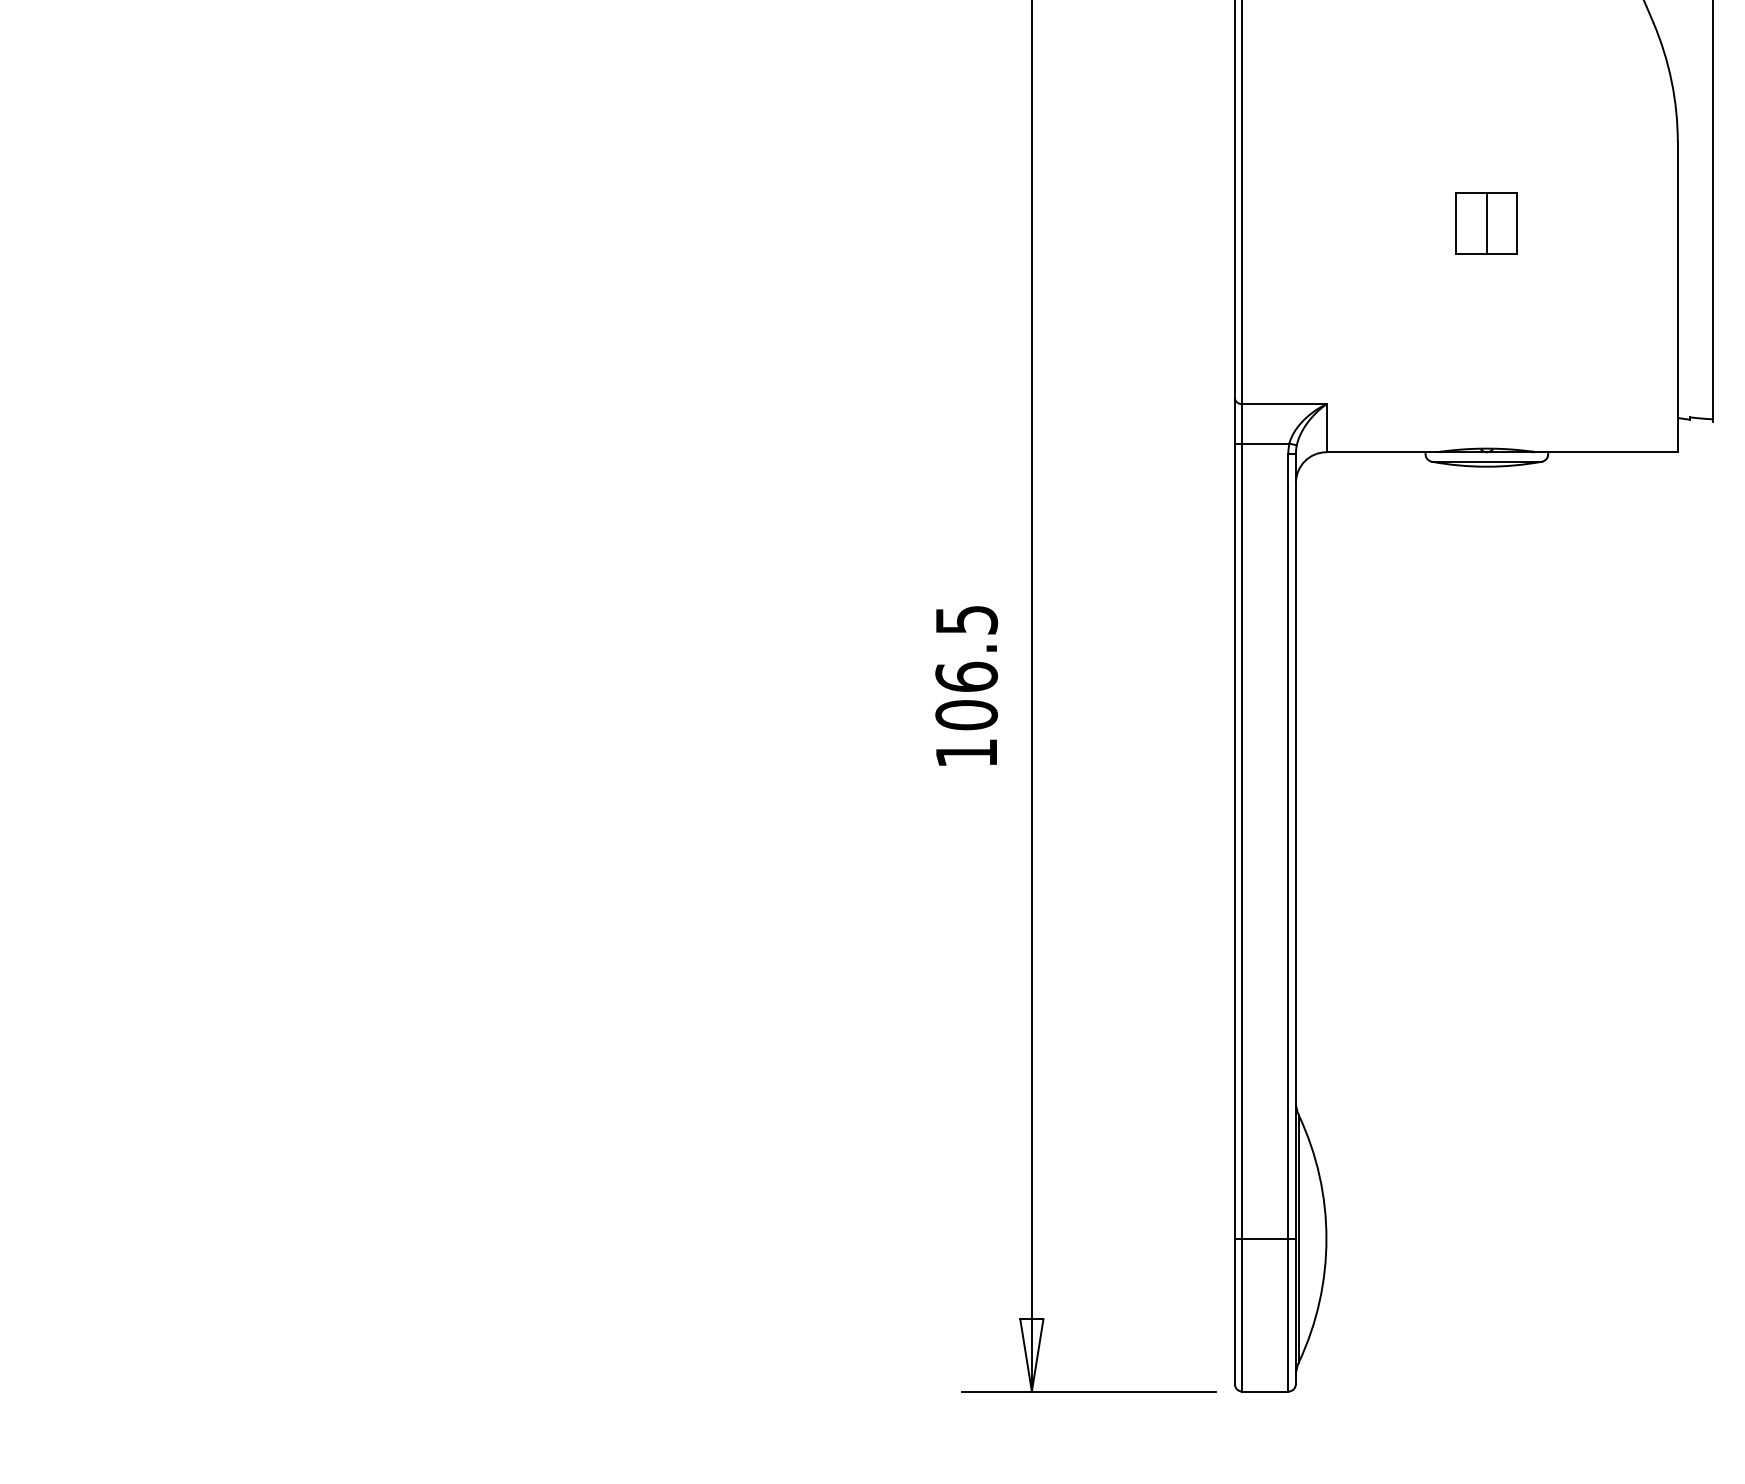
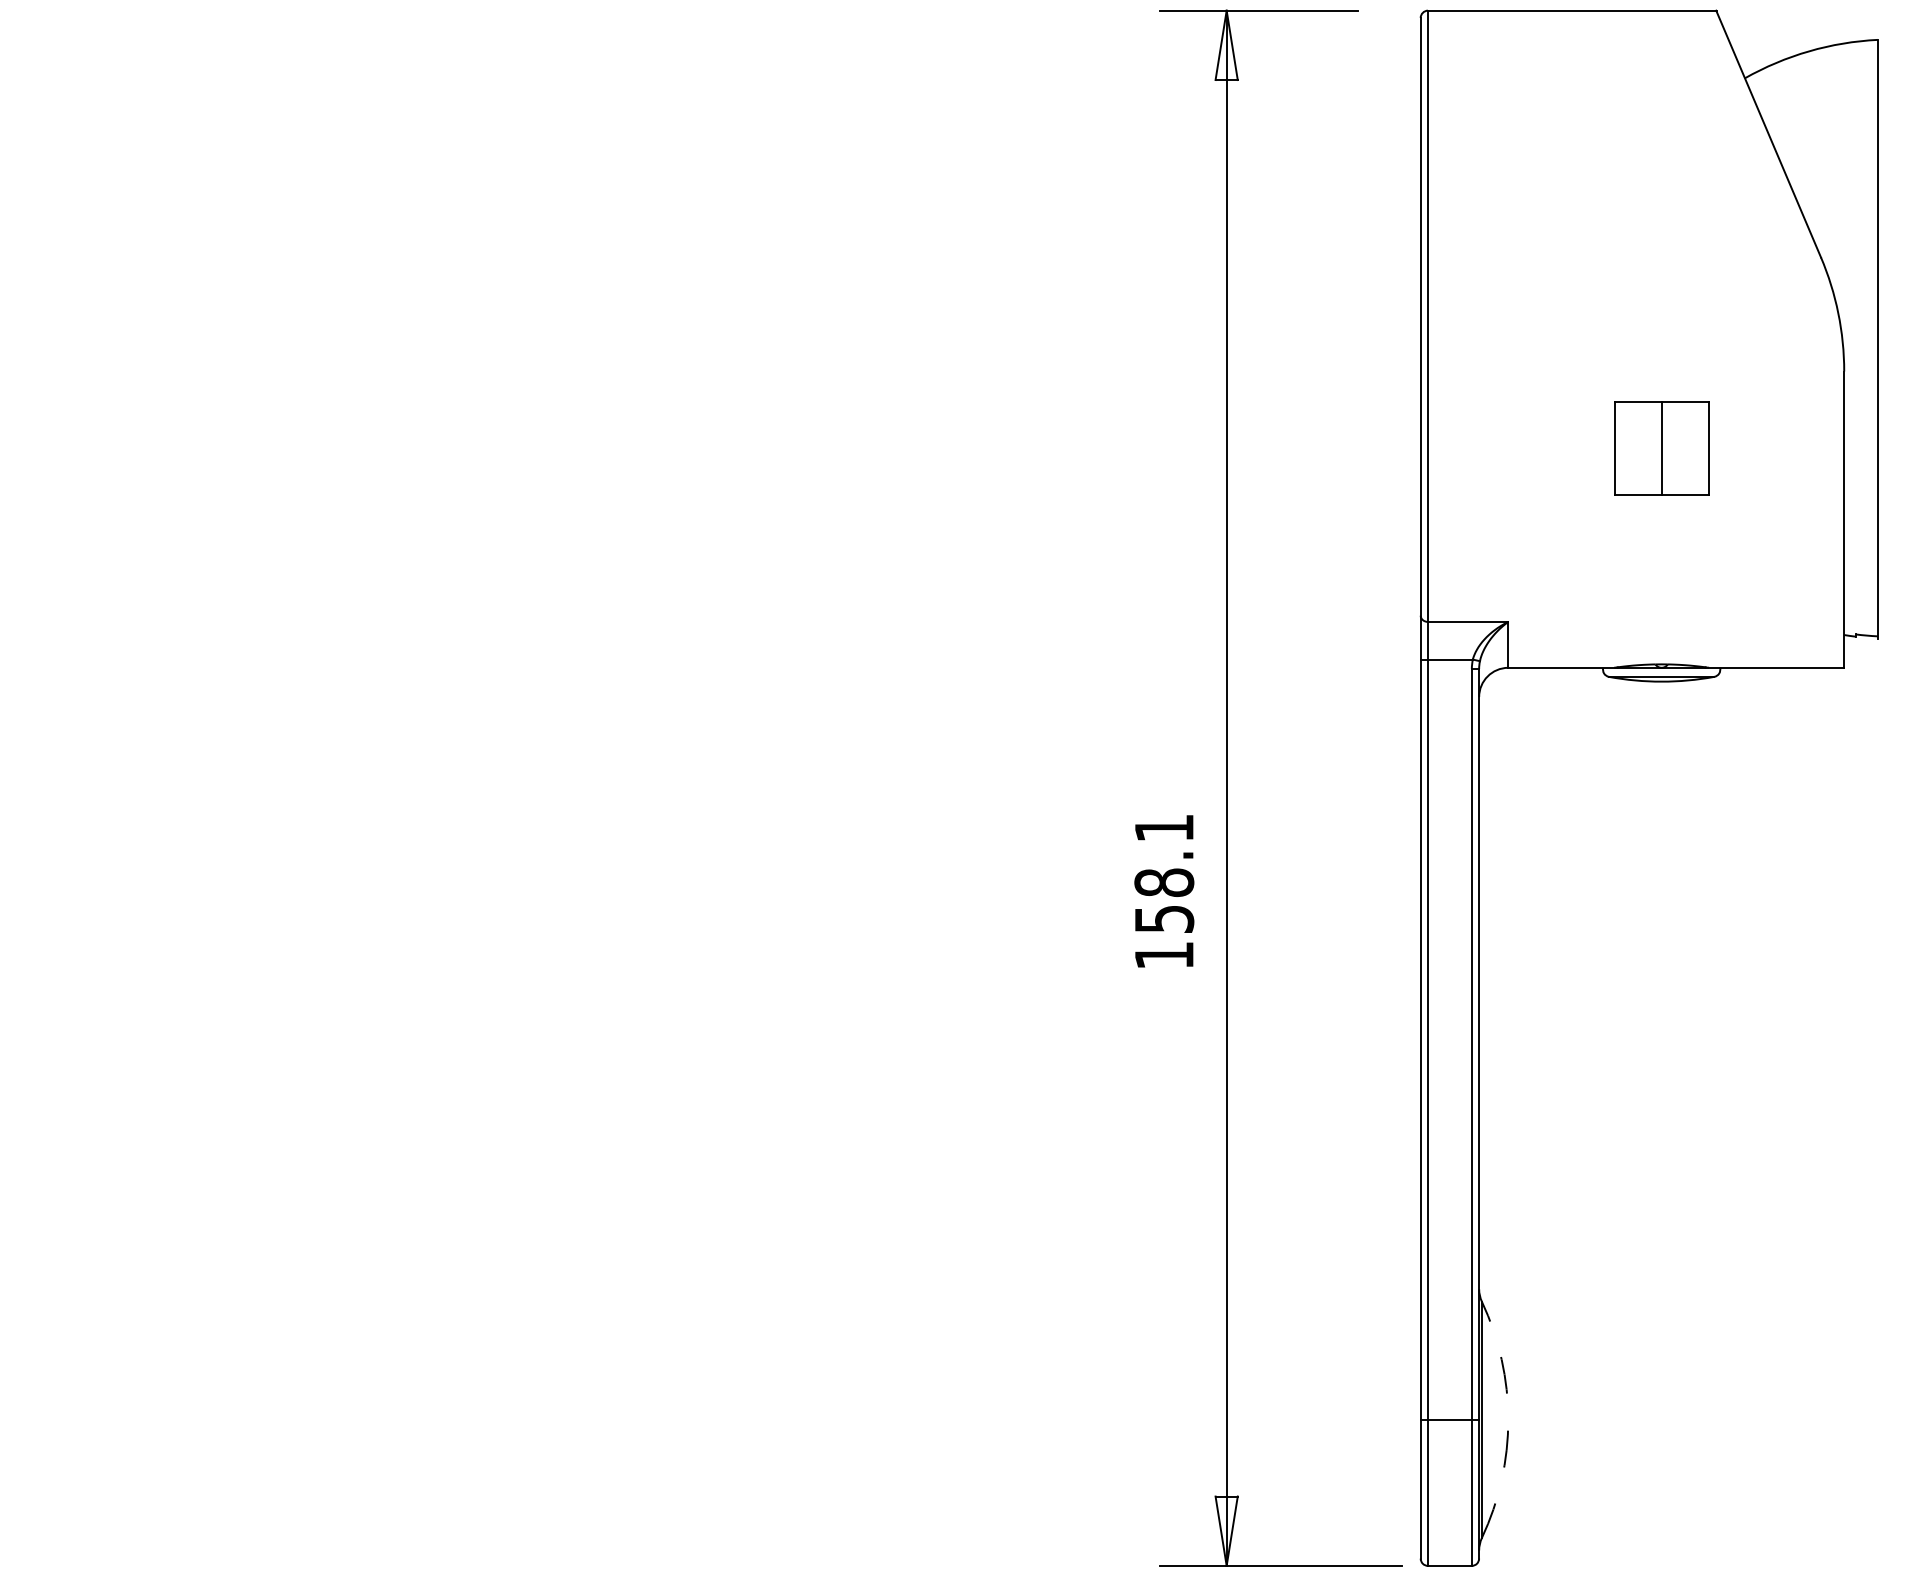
part: (1486, 222) -> (1661, 448), size x1.6
text: (966, 668) -> (1164, 874), 106.5 -> 158.1
arc: (1326, 1238) -> (1508, 1419), solid -> dashed

